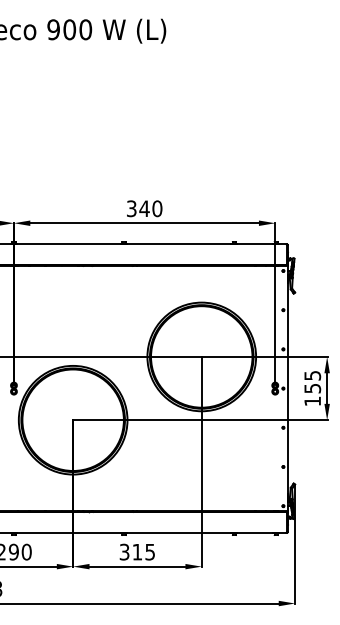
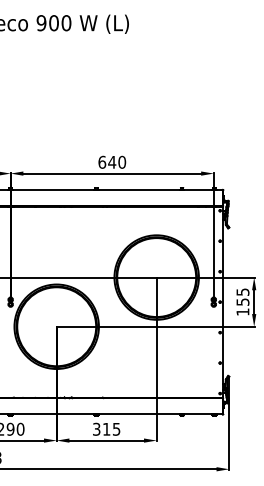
text: (131, 208) -> (102, 162), 340 -> 640

